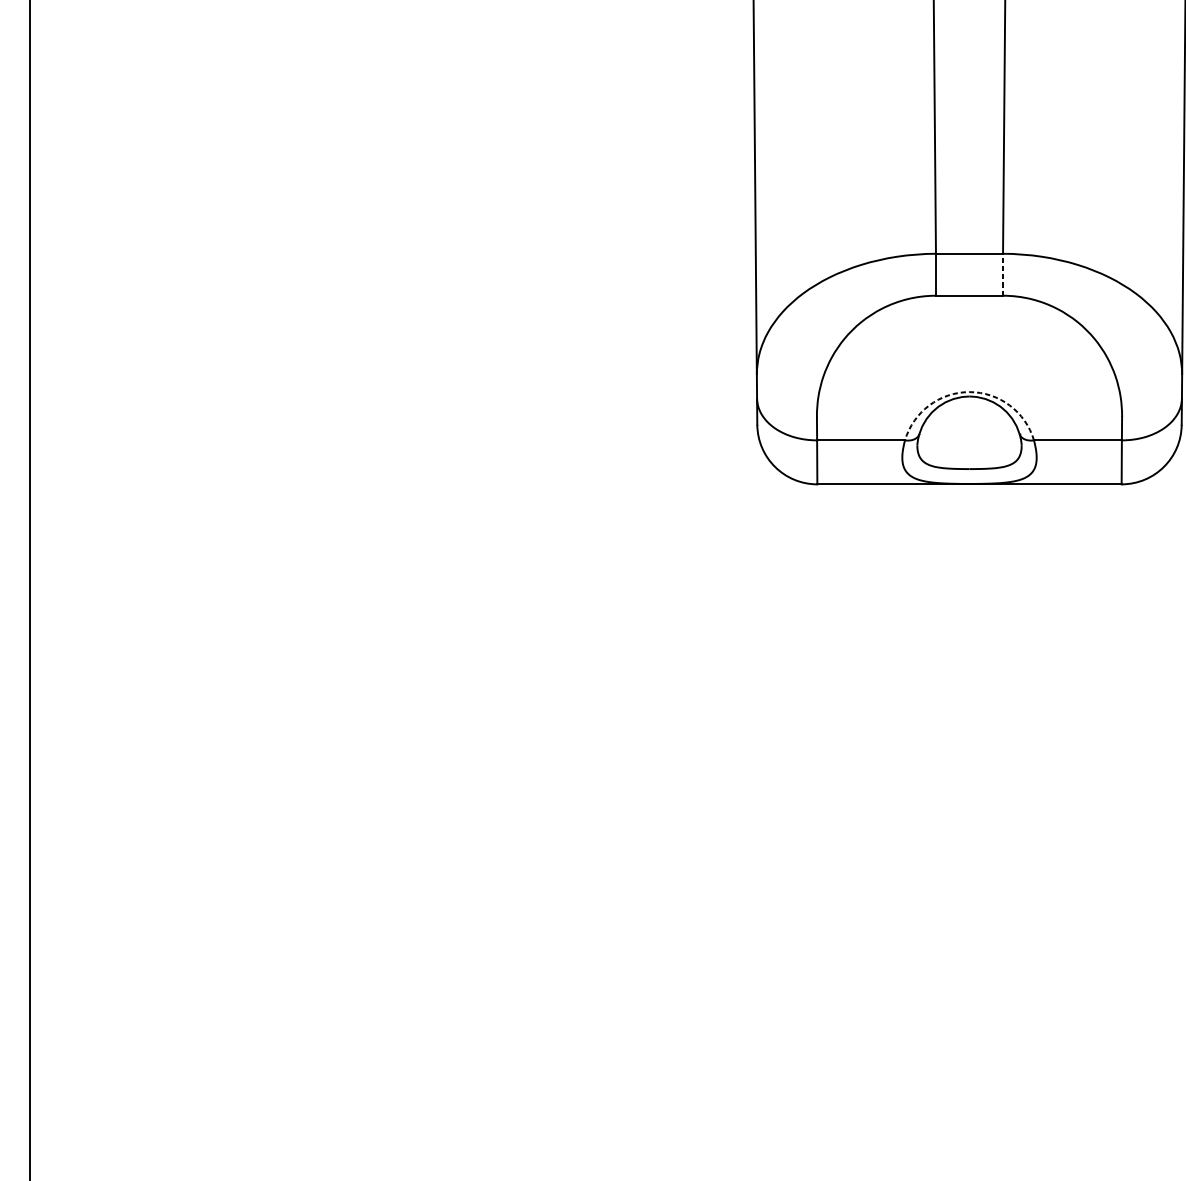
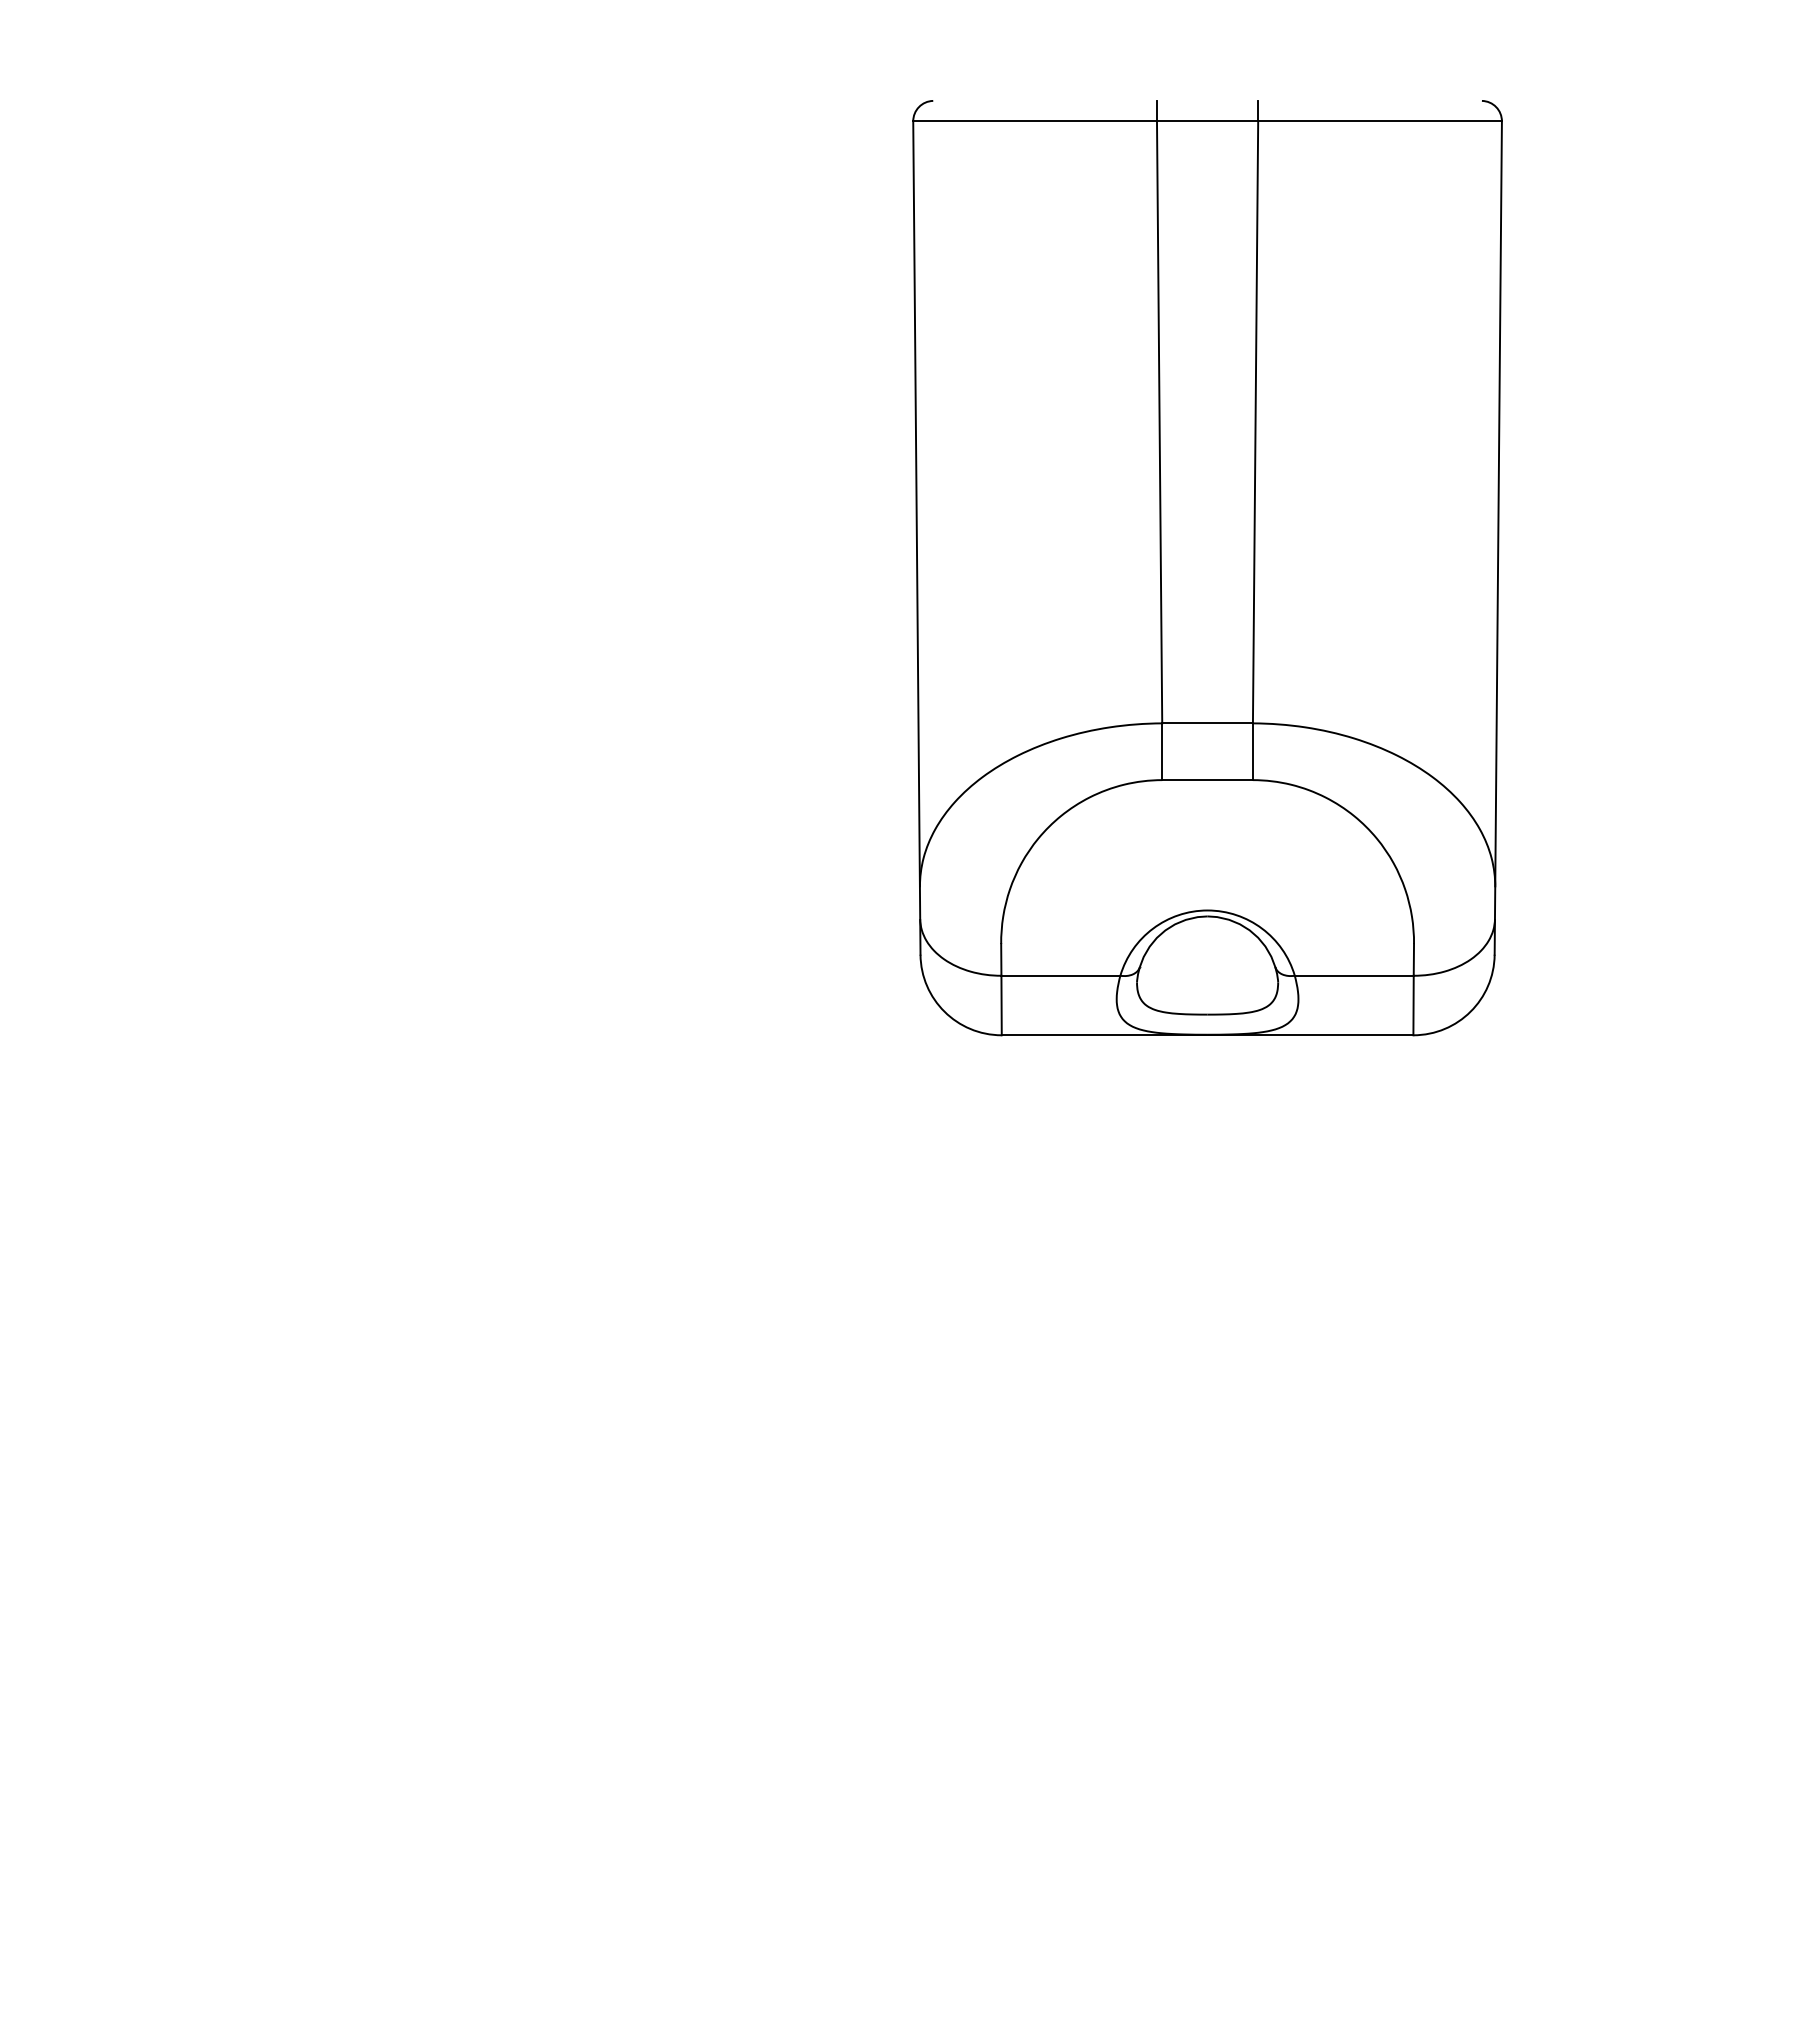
line: (1002, 274) -> (1252, 751), dashed -> solid
arc: (969, 392) -> (1207, 910), dashed -> solid

